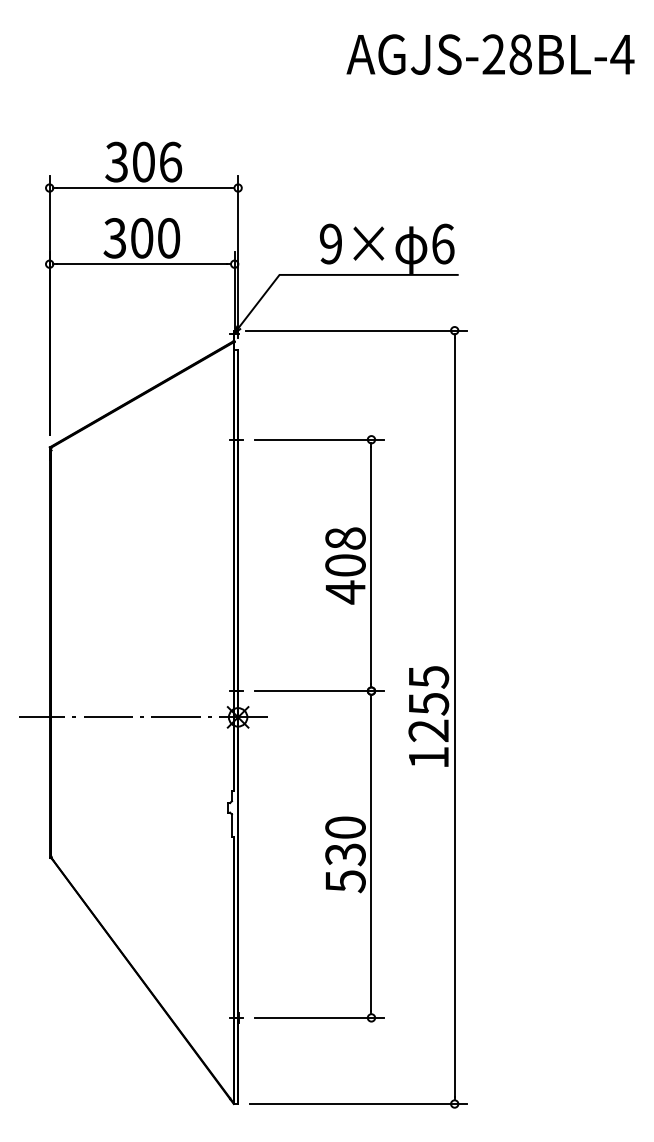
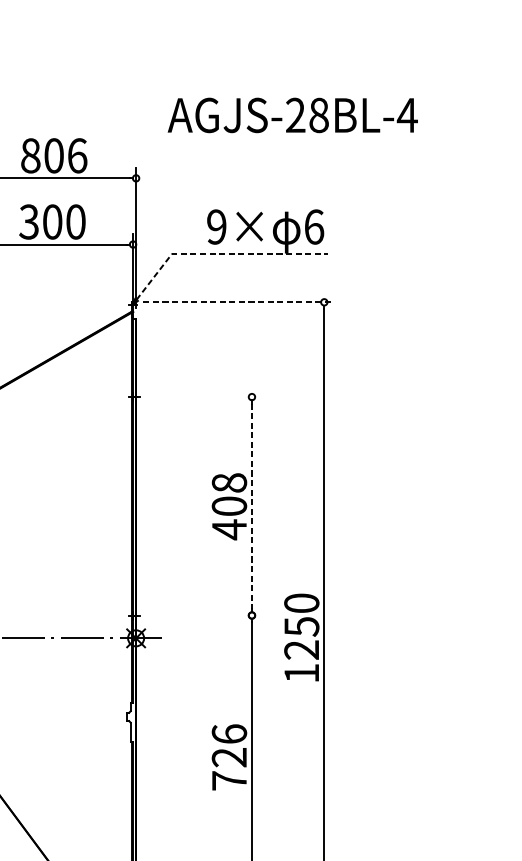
text: (490, 54) -> (292, 115), moved
text: (116, 161) -> (30, 155), 306 -> 806
line: (335, 274) -> (220, 253), solid -> dashed
line: (357, 330) -> (239, 302), solid -> dashed
line: (319, 439) -> (206, 396), removed
line: (371, 565) -> (251, 506), solid -> dashed
text: (428, 677) -> (301, 603), 1255 -> 1250
line: (319, 691) -> (206, 615), removed
text: (345, 854) -> (229, 757), 530 -> 726

